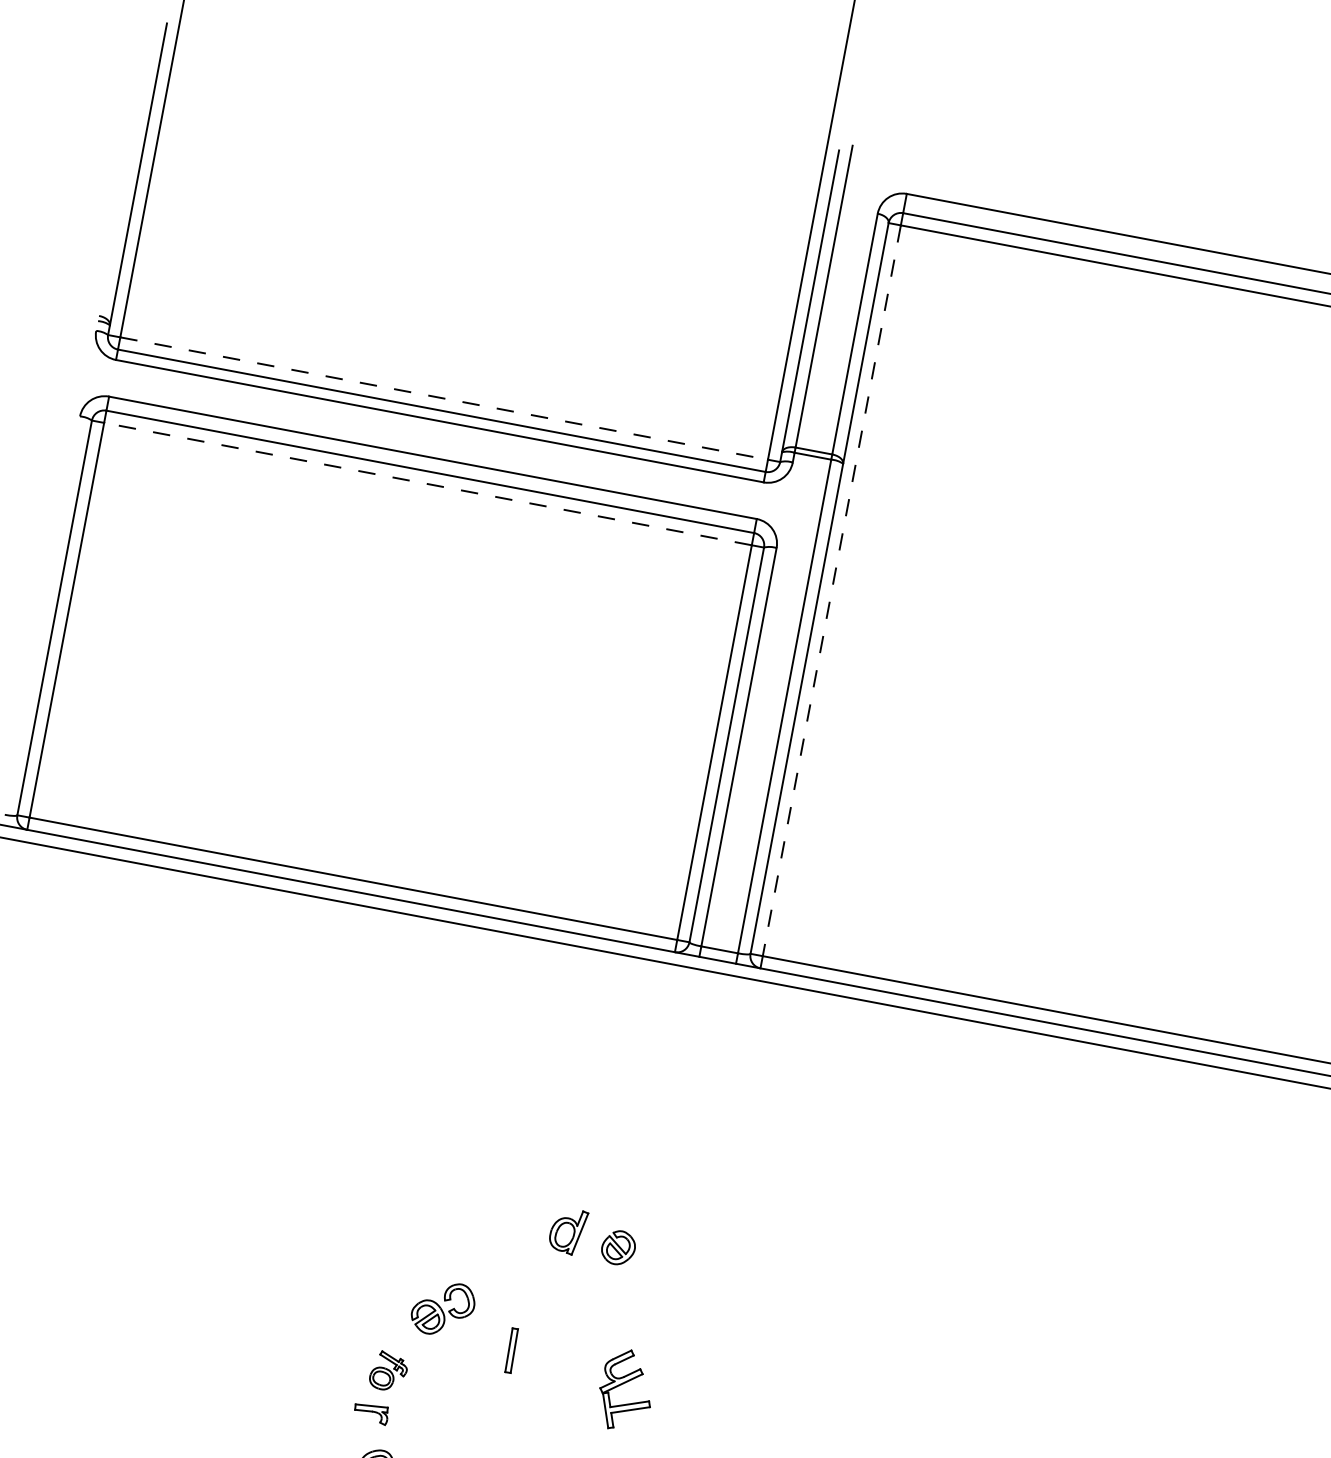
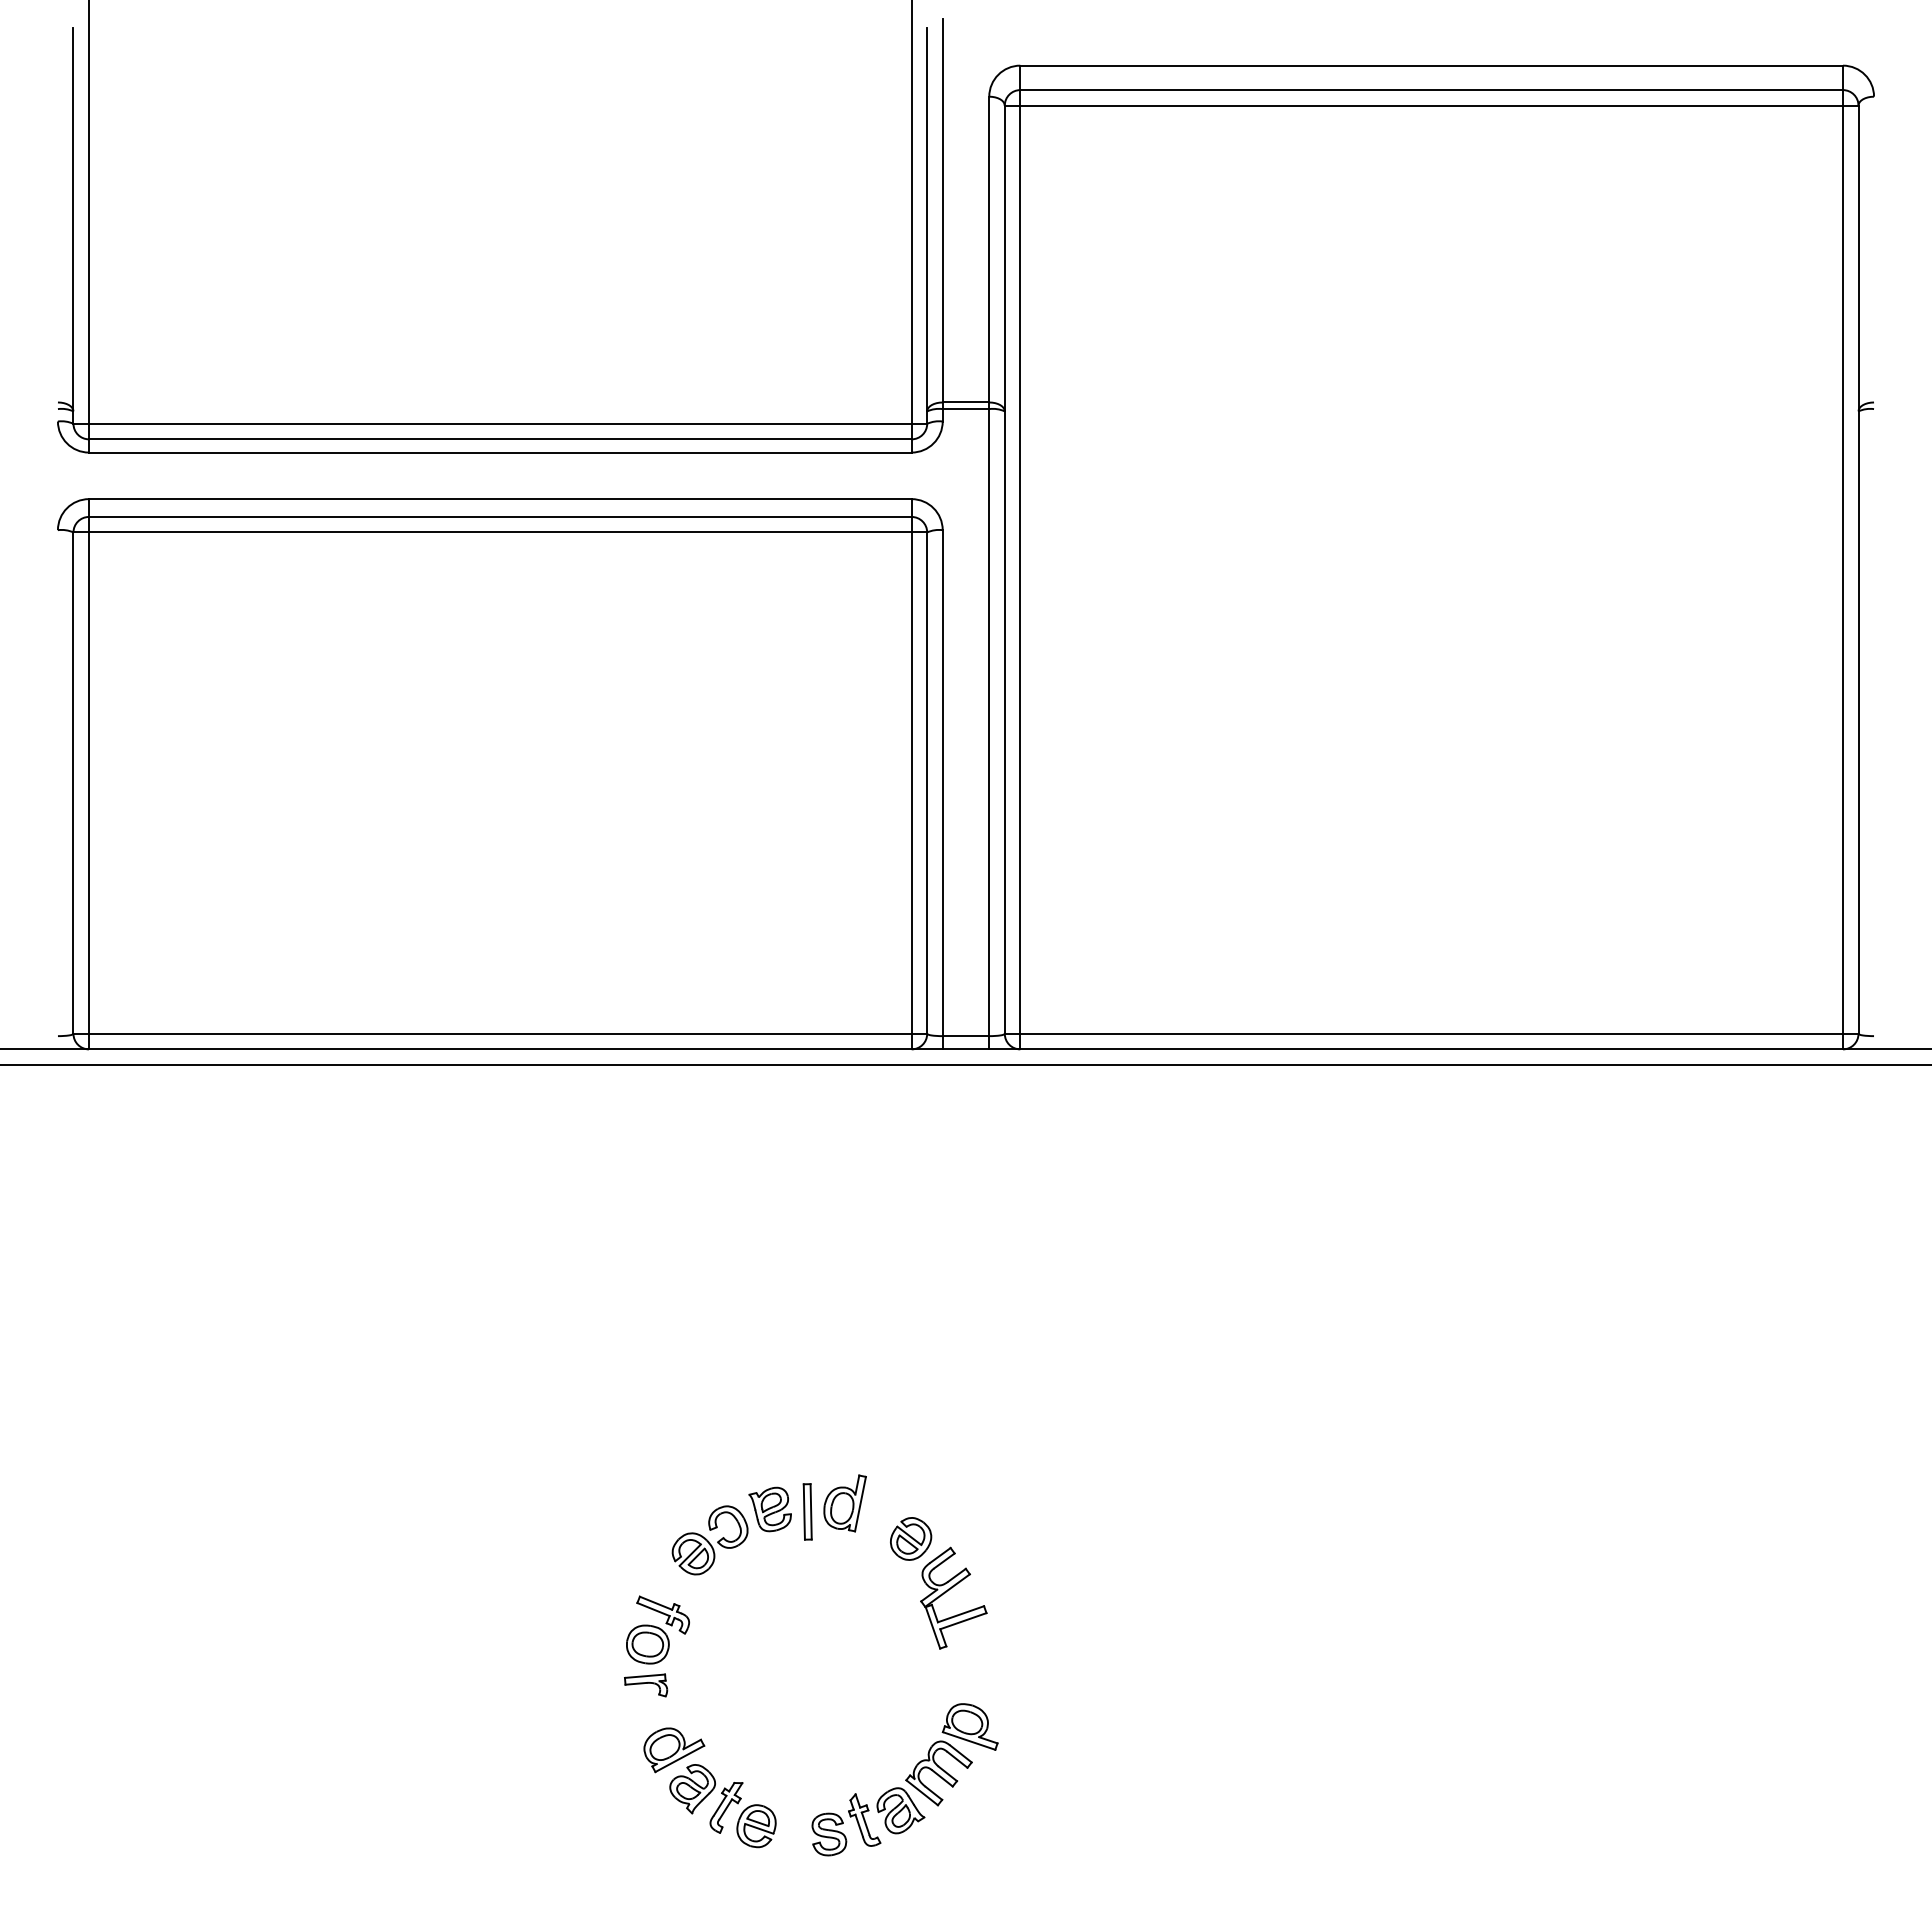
line: (444, 398) -> (500, 423), dashed -> solid
line: (427, 483) -> (499, 532), dashed -> solid
line: (831, 591) -> (1020, 570), dashed -> solid
part: (567, 1231) -> (844, 1503), moved
part: (619, 1247) -> (911, 1538), moved
part: (494, 1293) -> (769, 1509), added
part: (511, 1350) -> (807, 1511), moved
part: (388, 1371) -> (657, 1629), size x1.43

